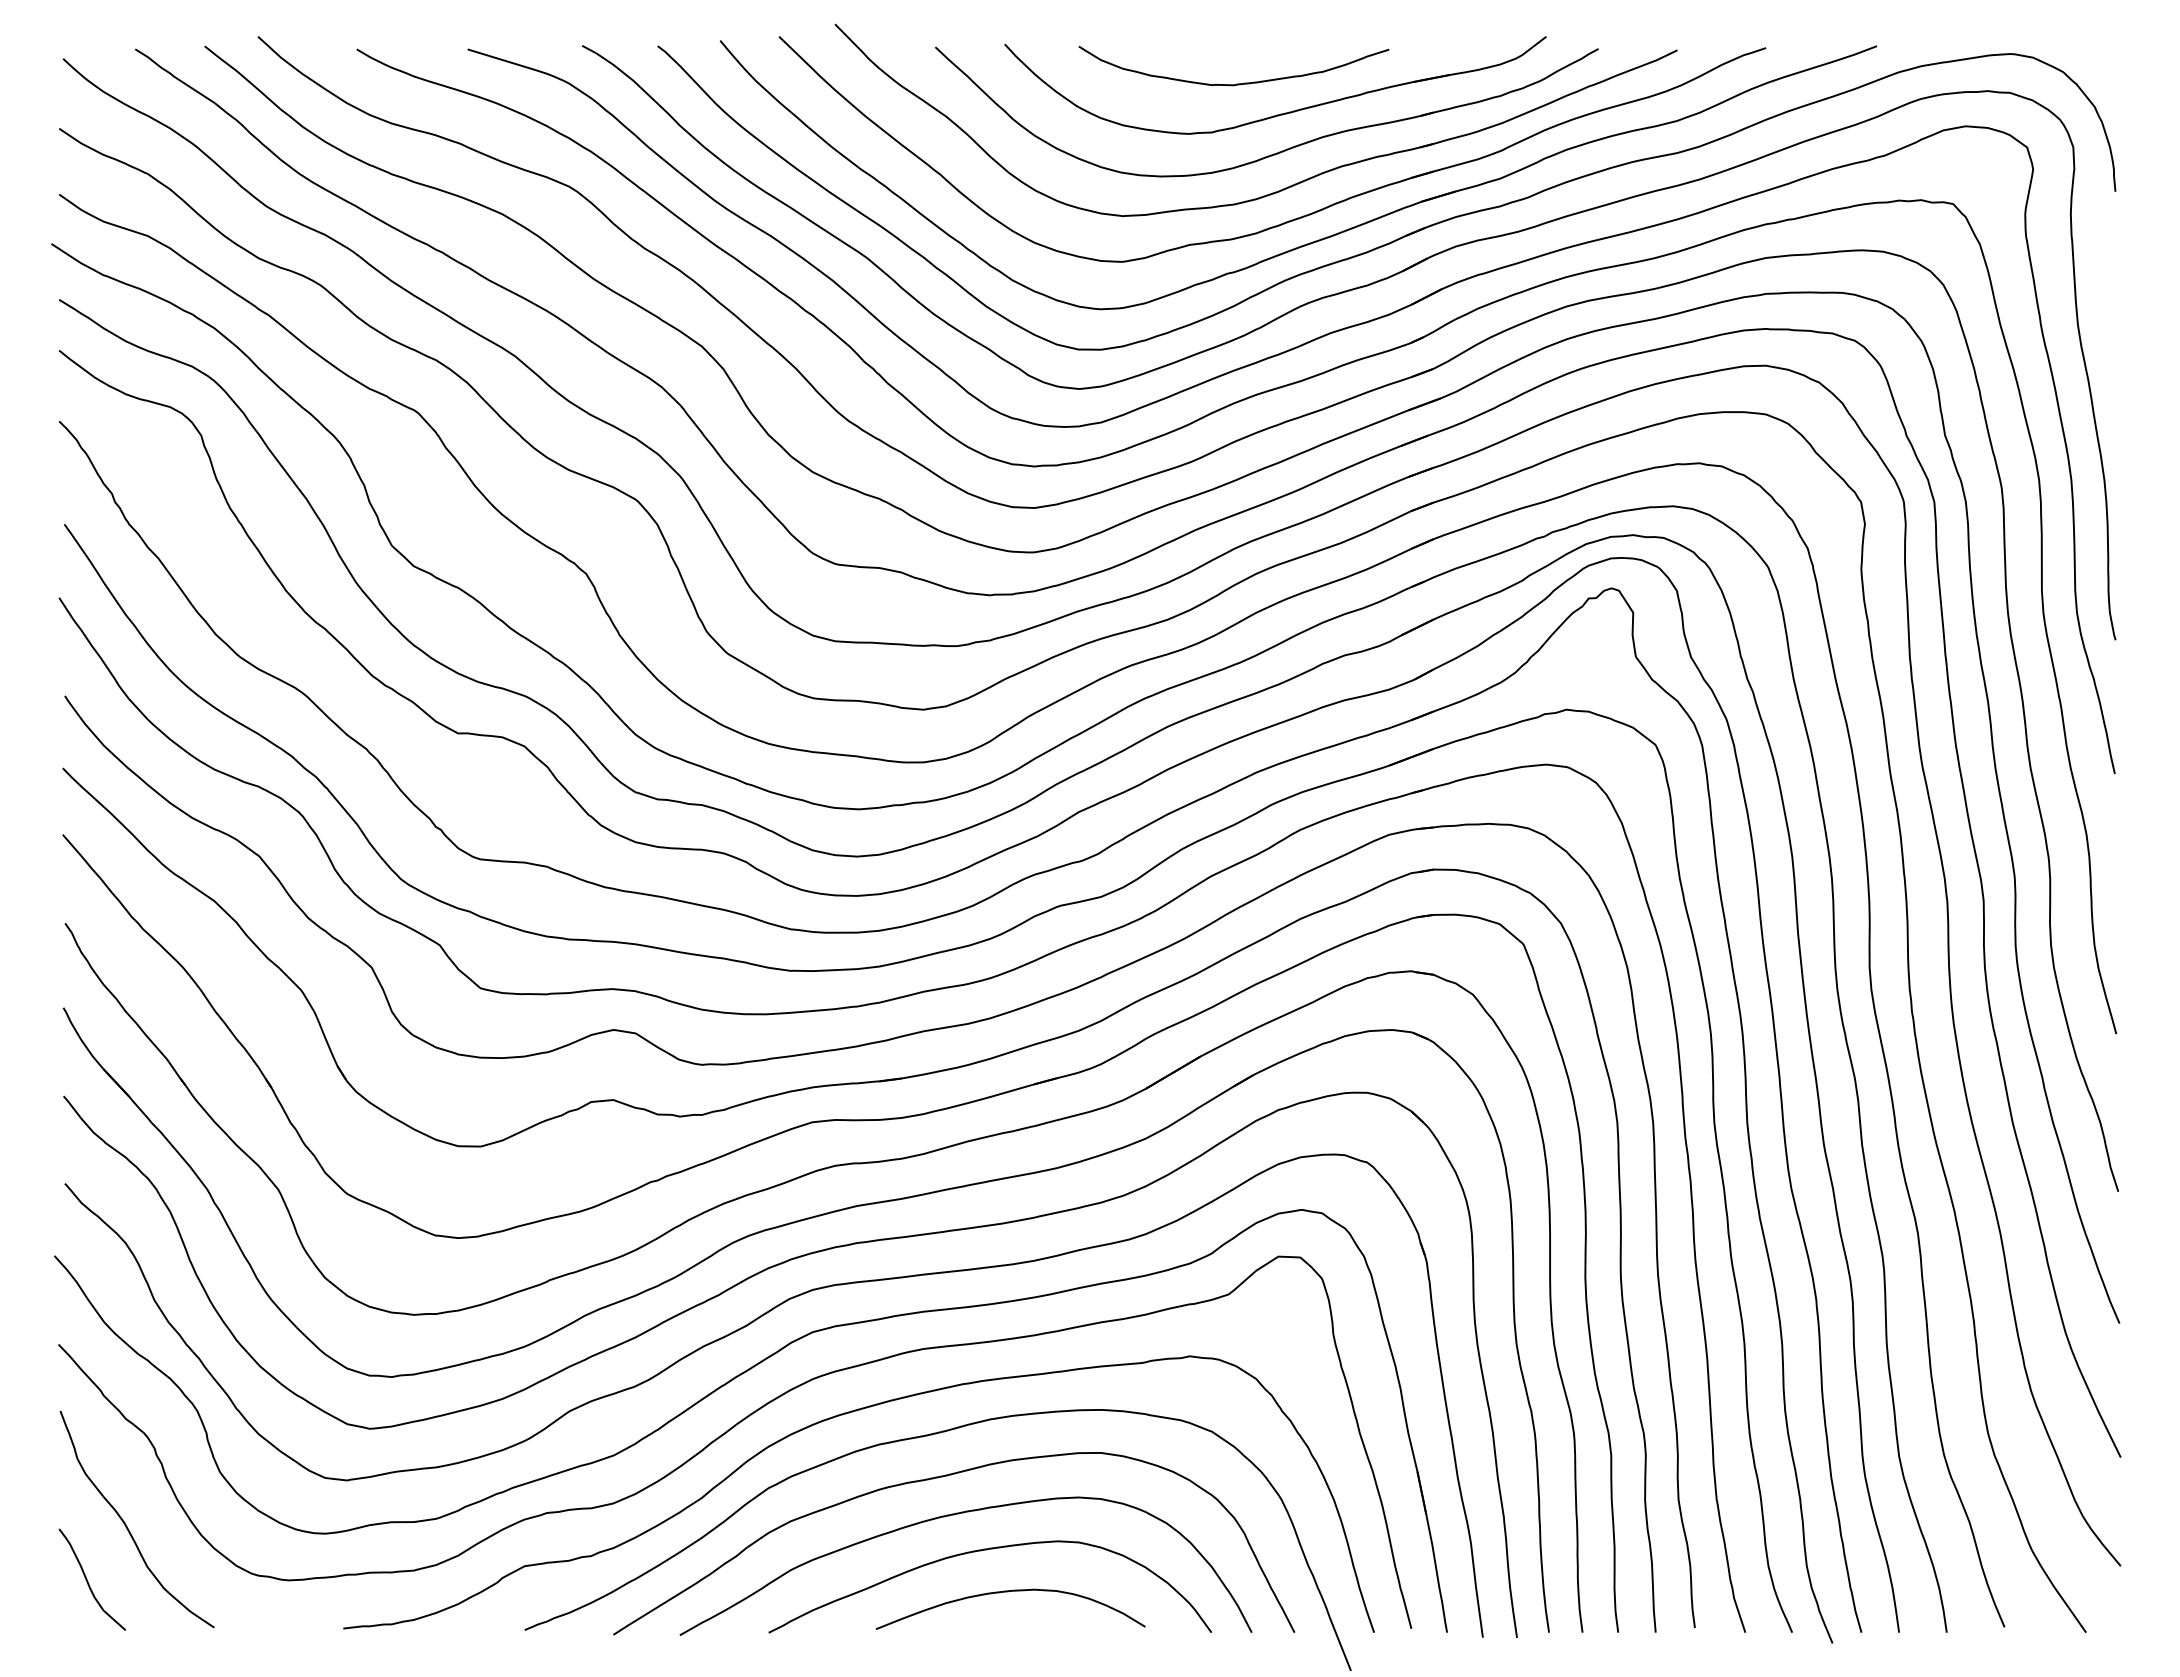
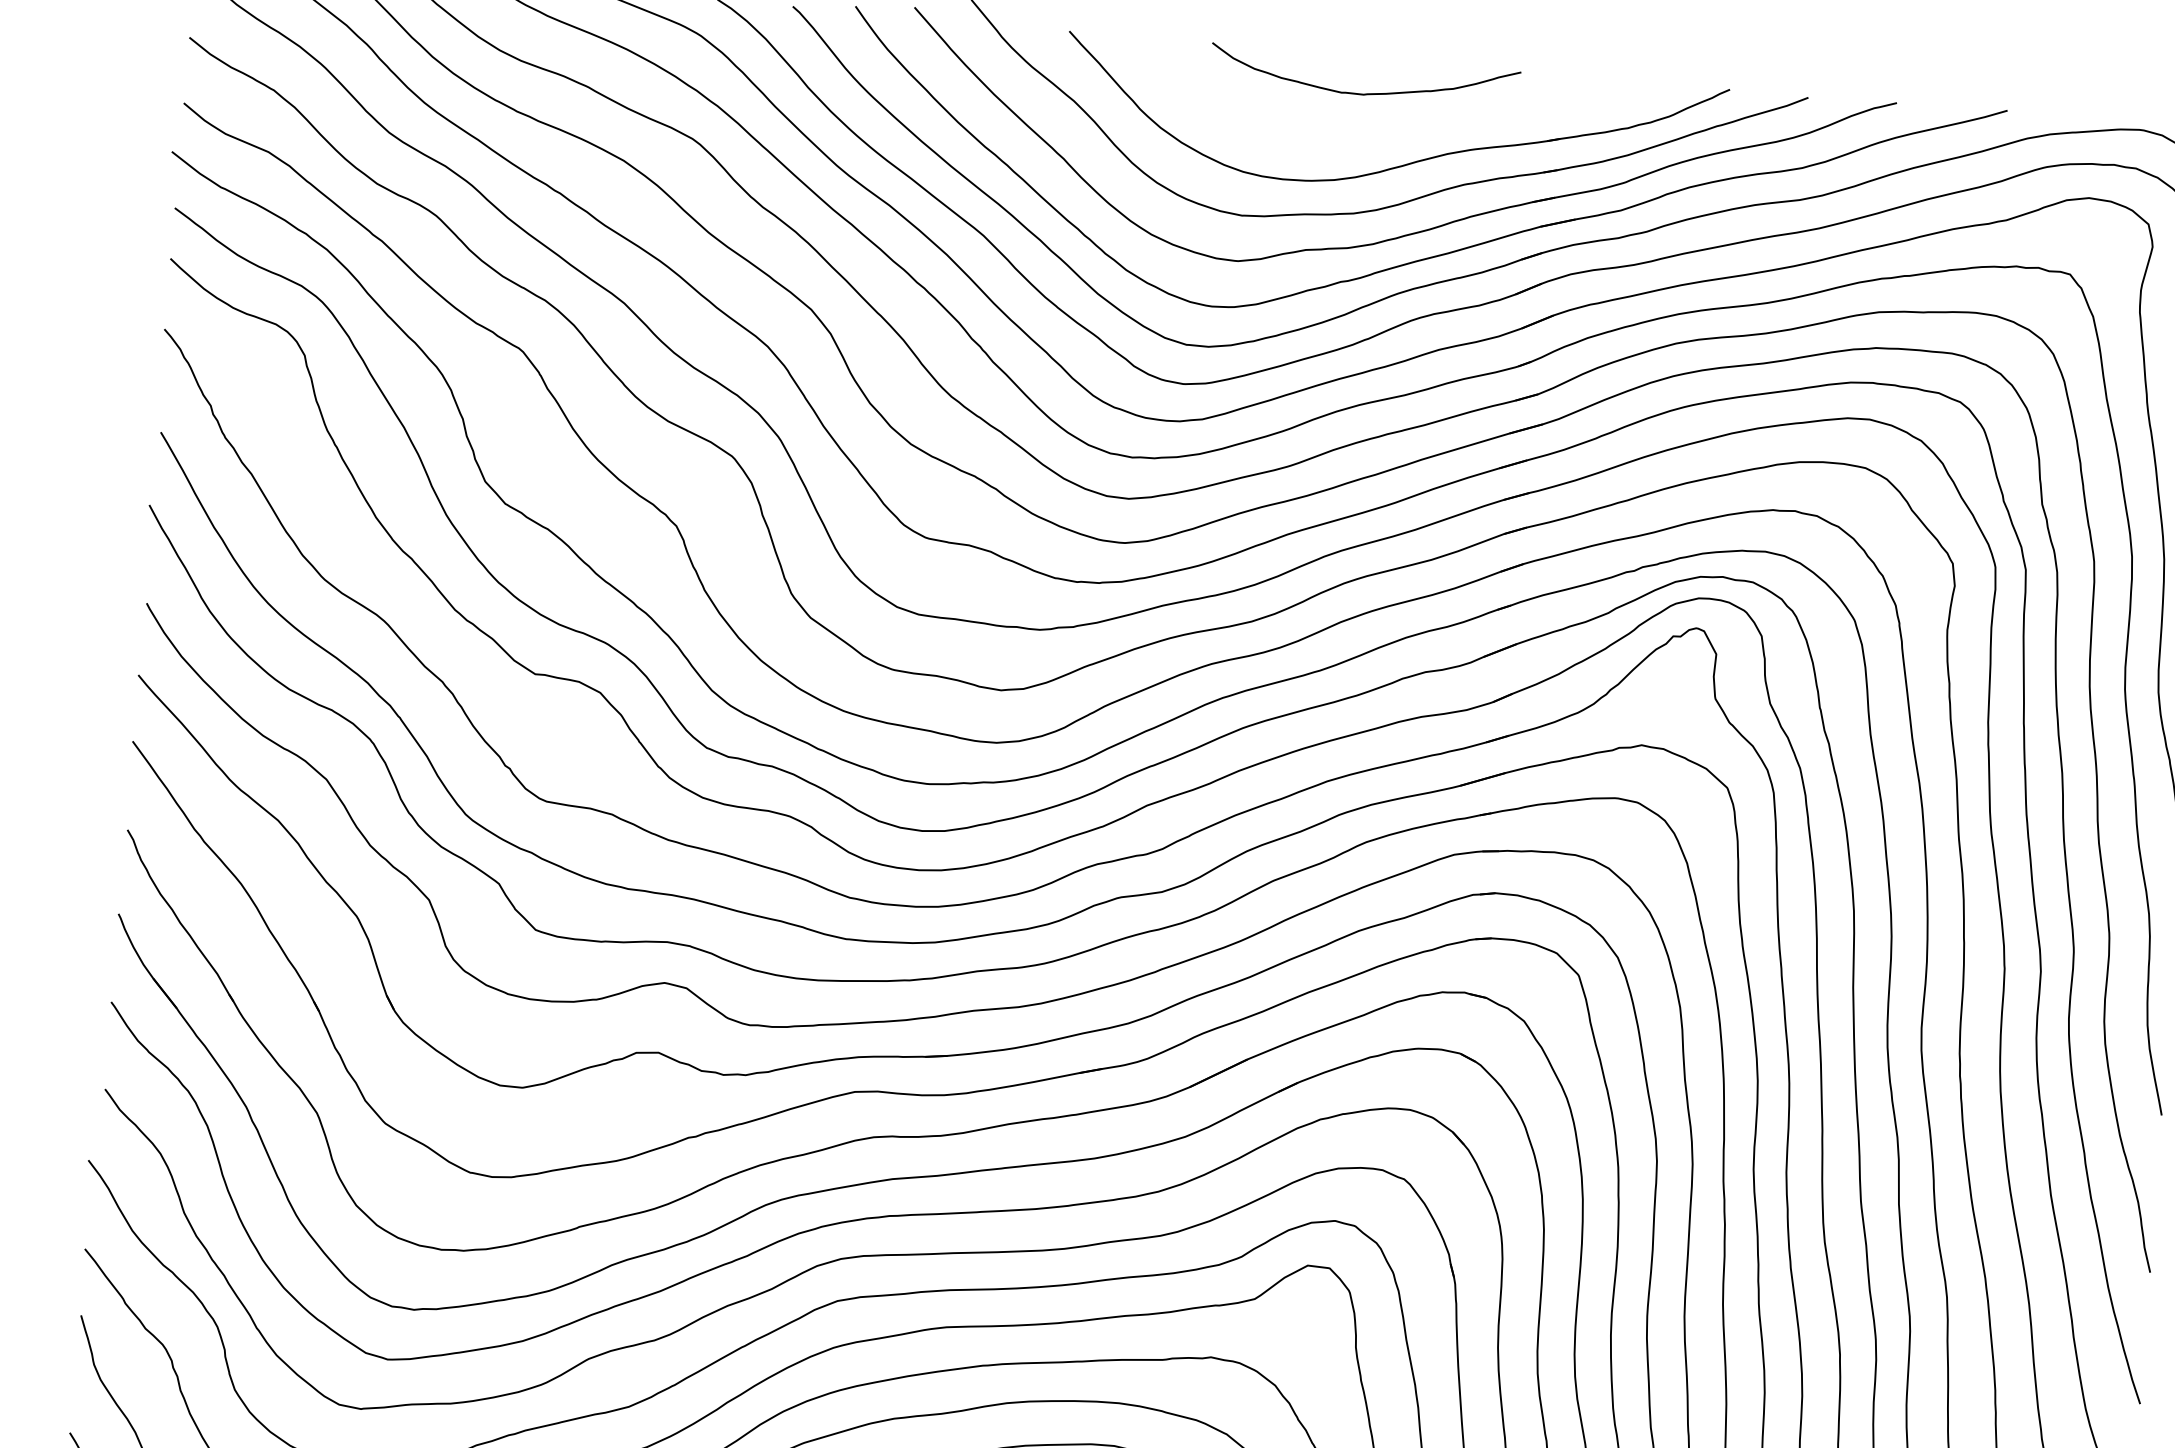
part: (1280, 113) -> (1407, 126), removed

